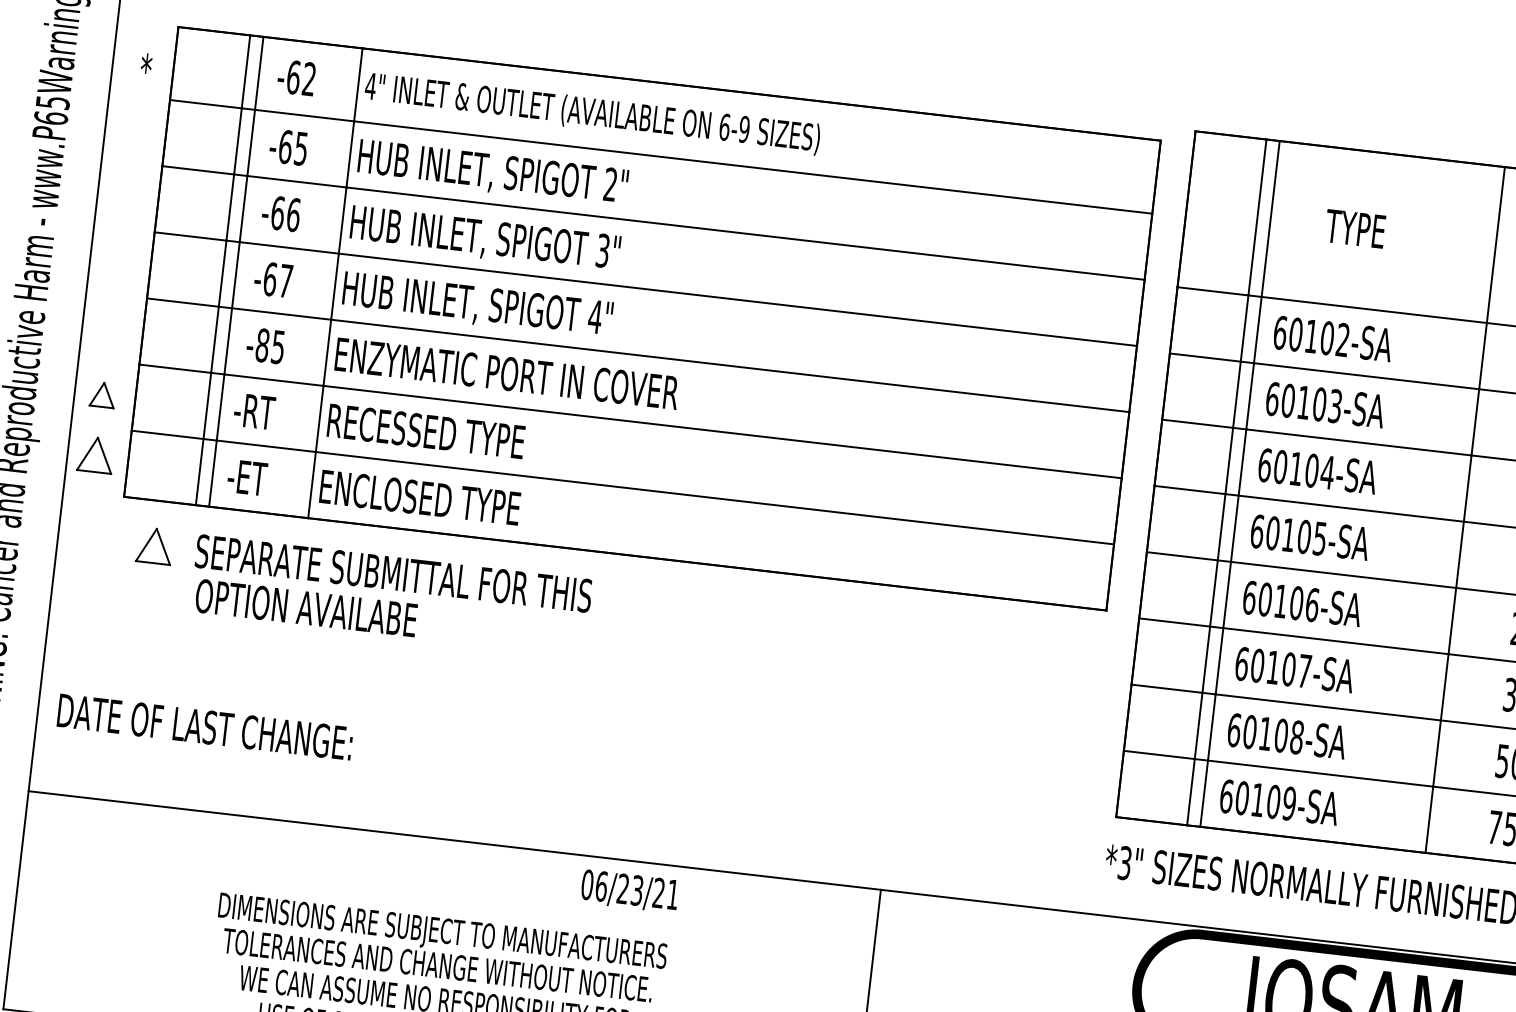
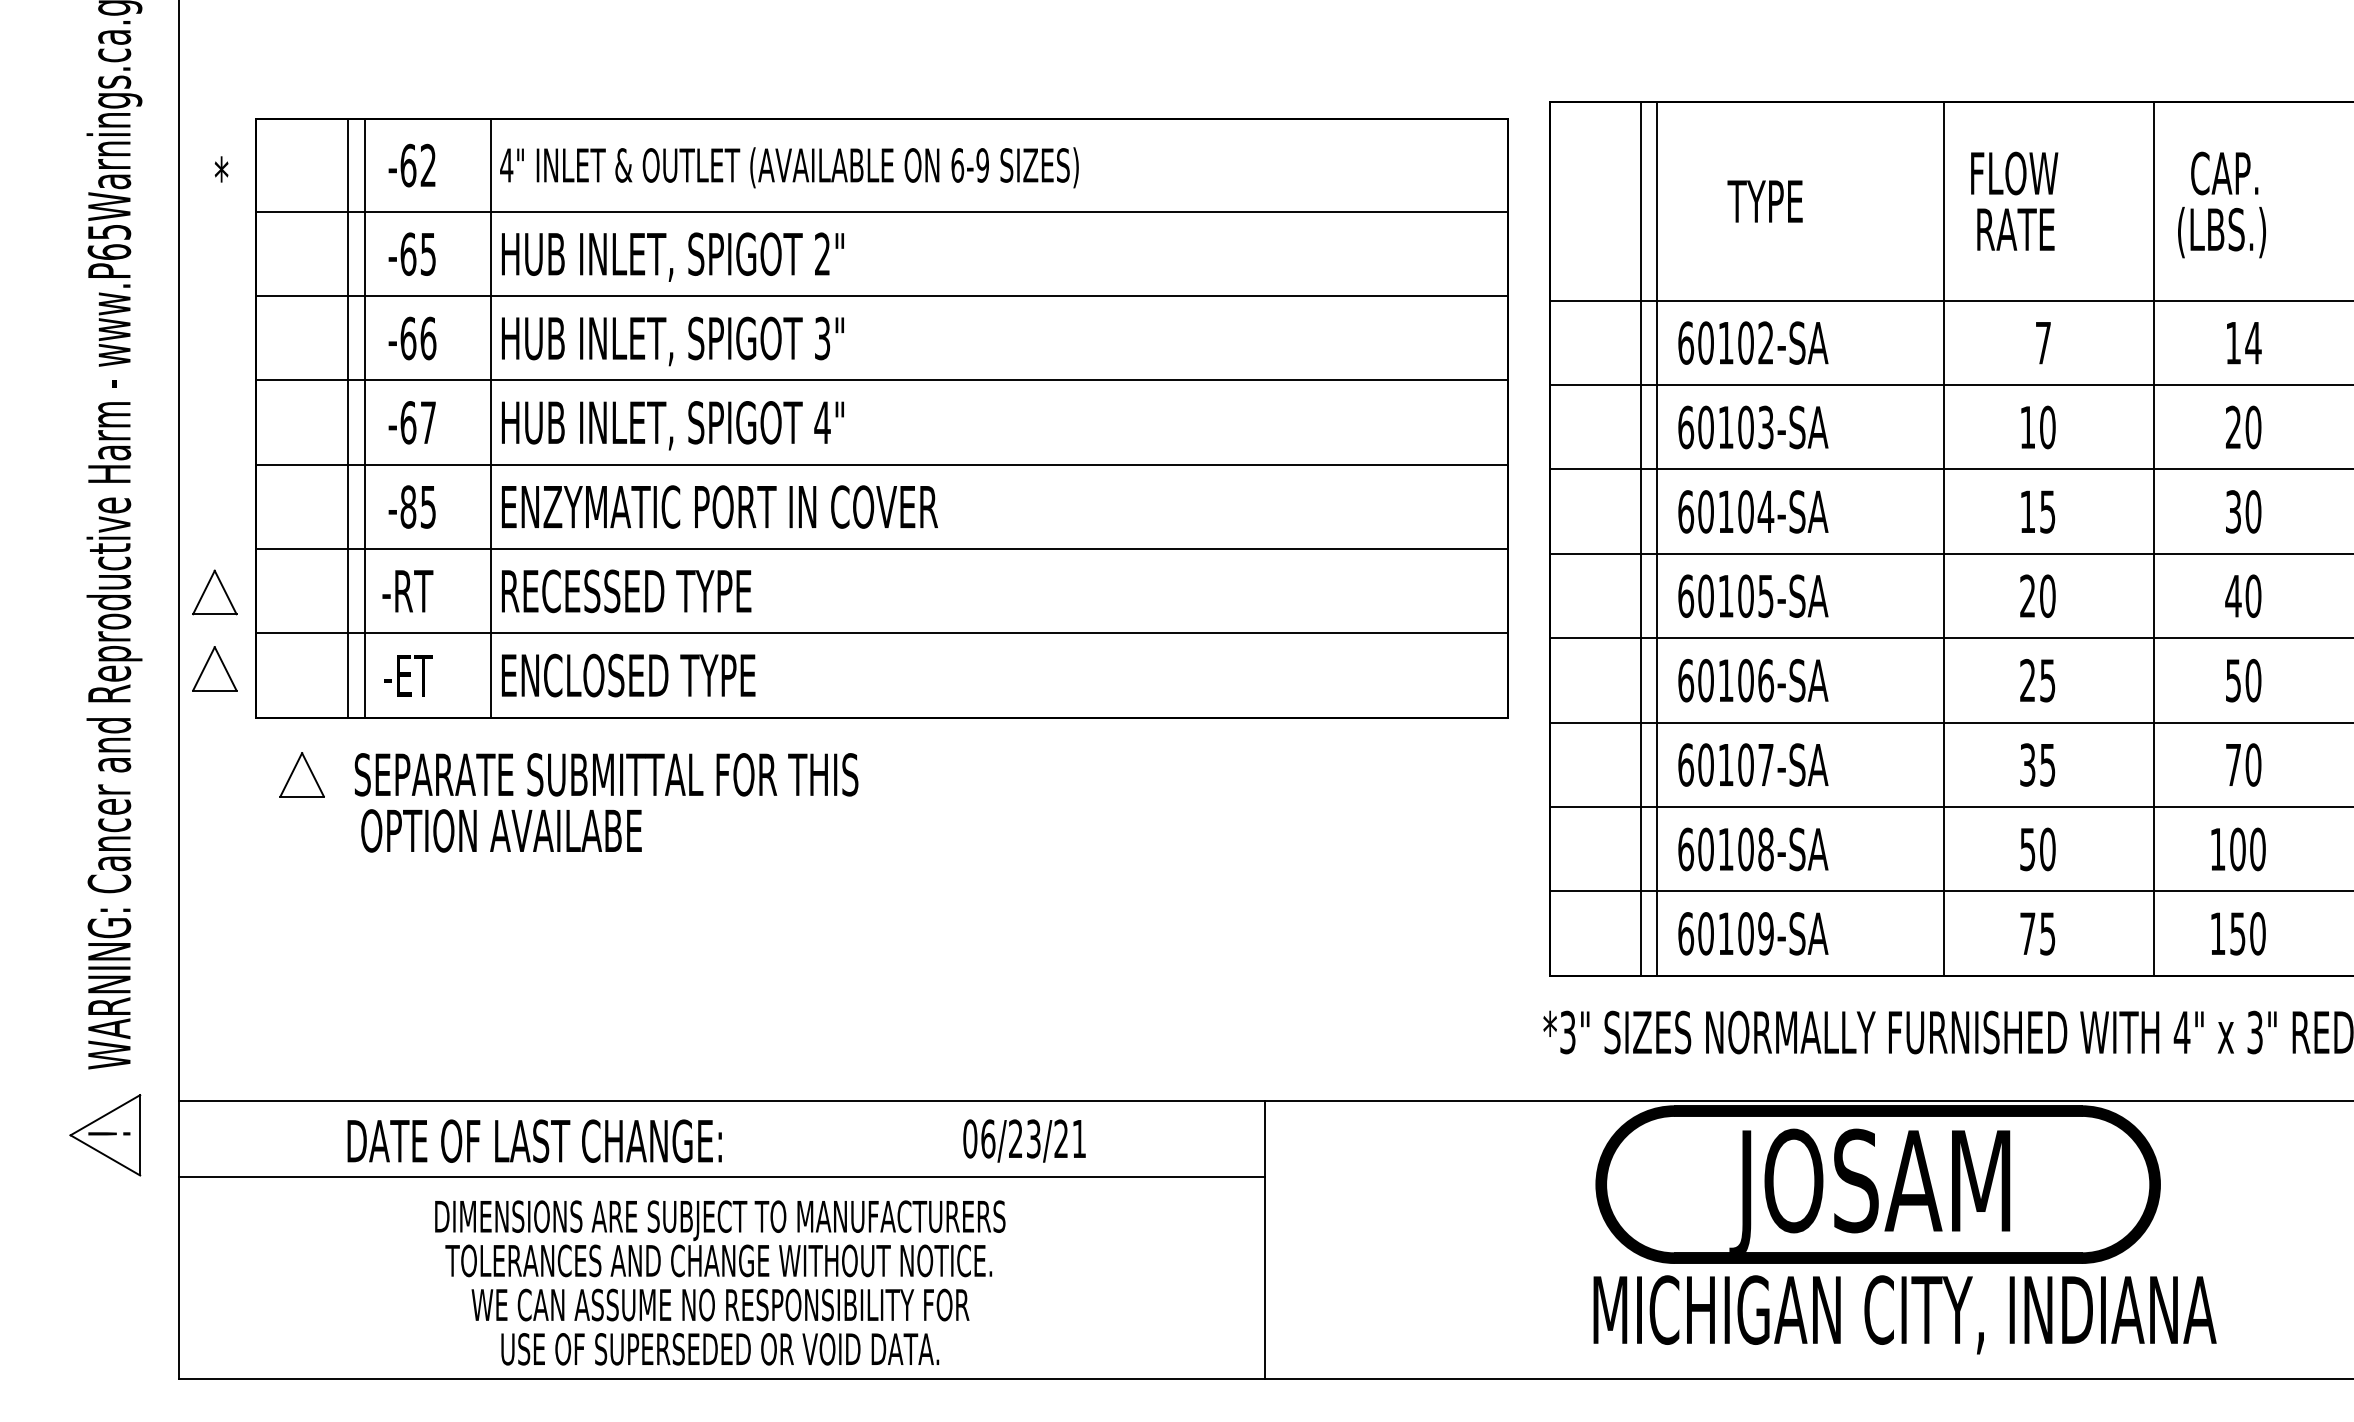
part: (102, 394) -> (214, 592), size x1.43
text: (205, 726) -> (534, 1140), moved
text: (629, 891) -> (1024, 1140), moved
line: (447, 900) -> (721, 1177), added

